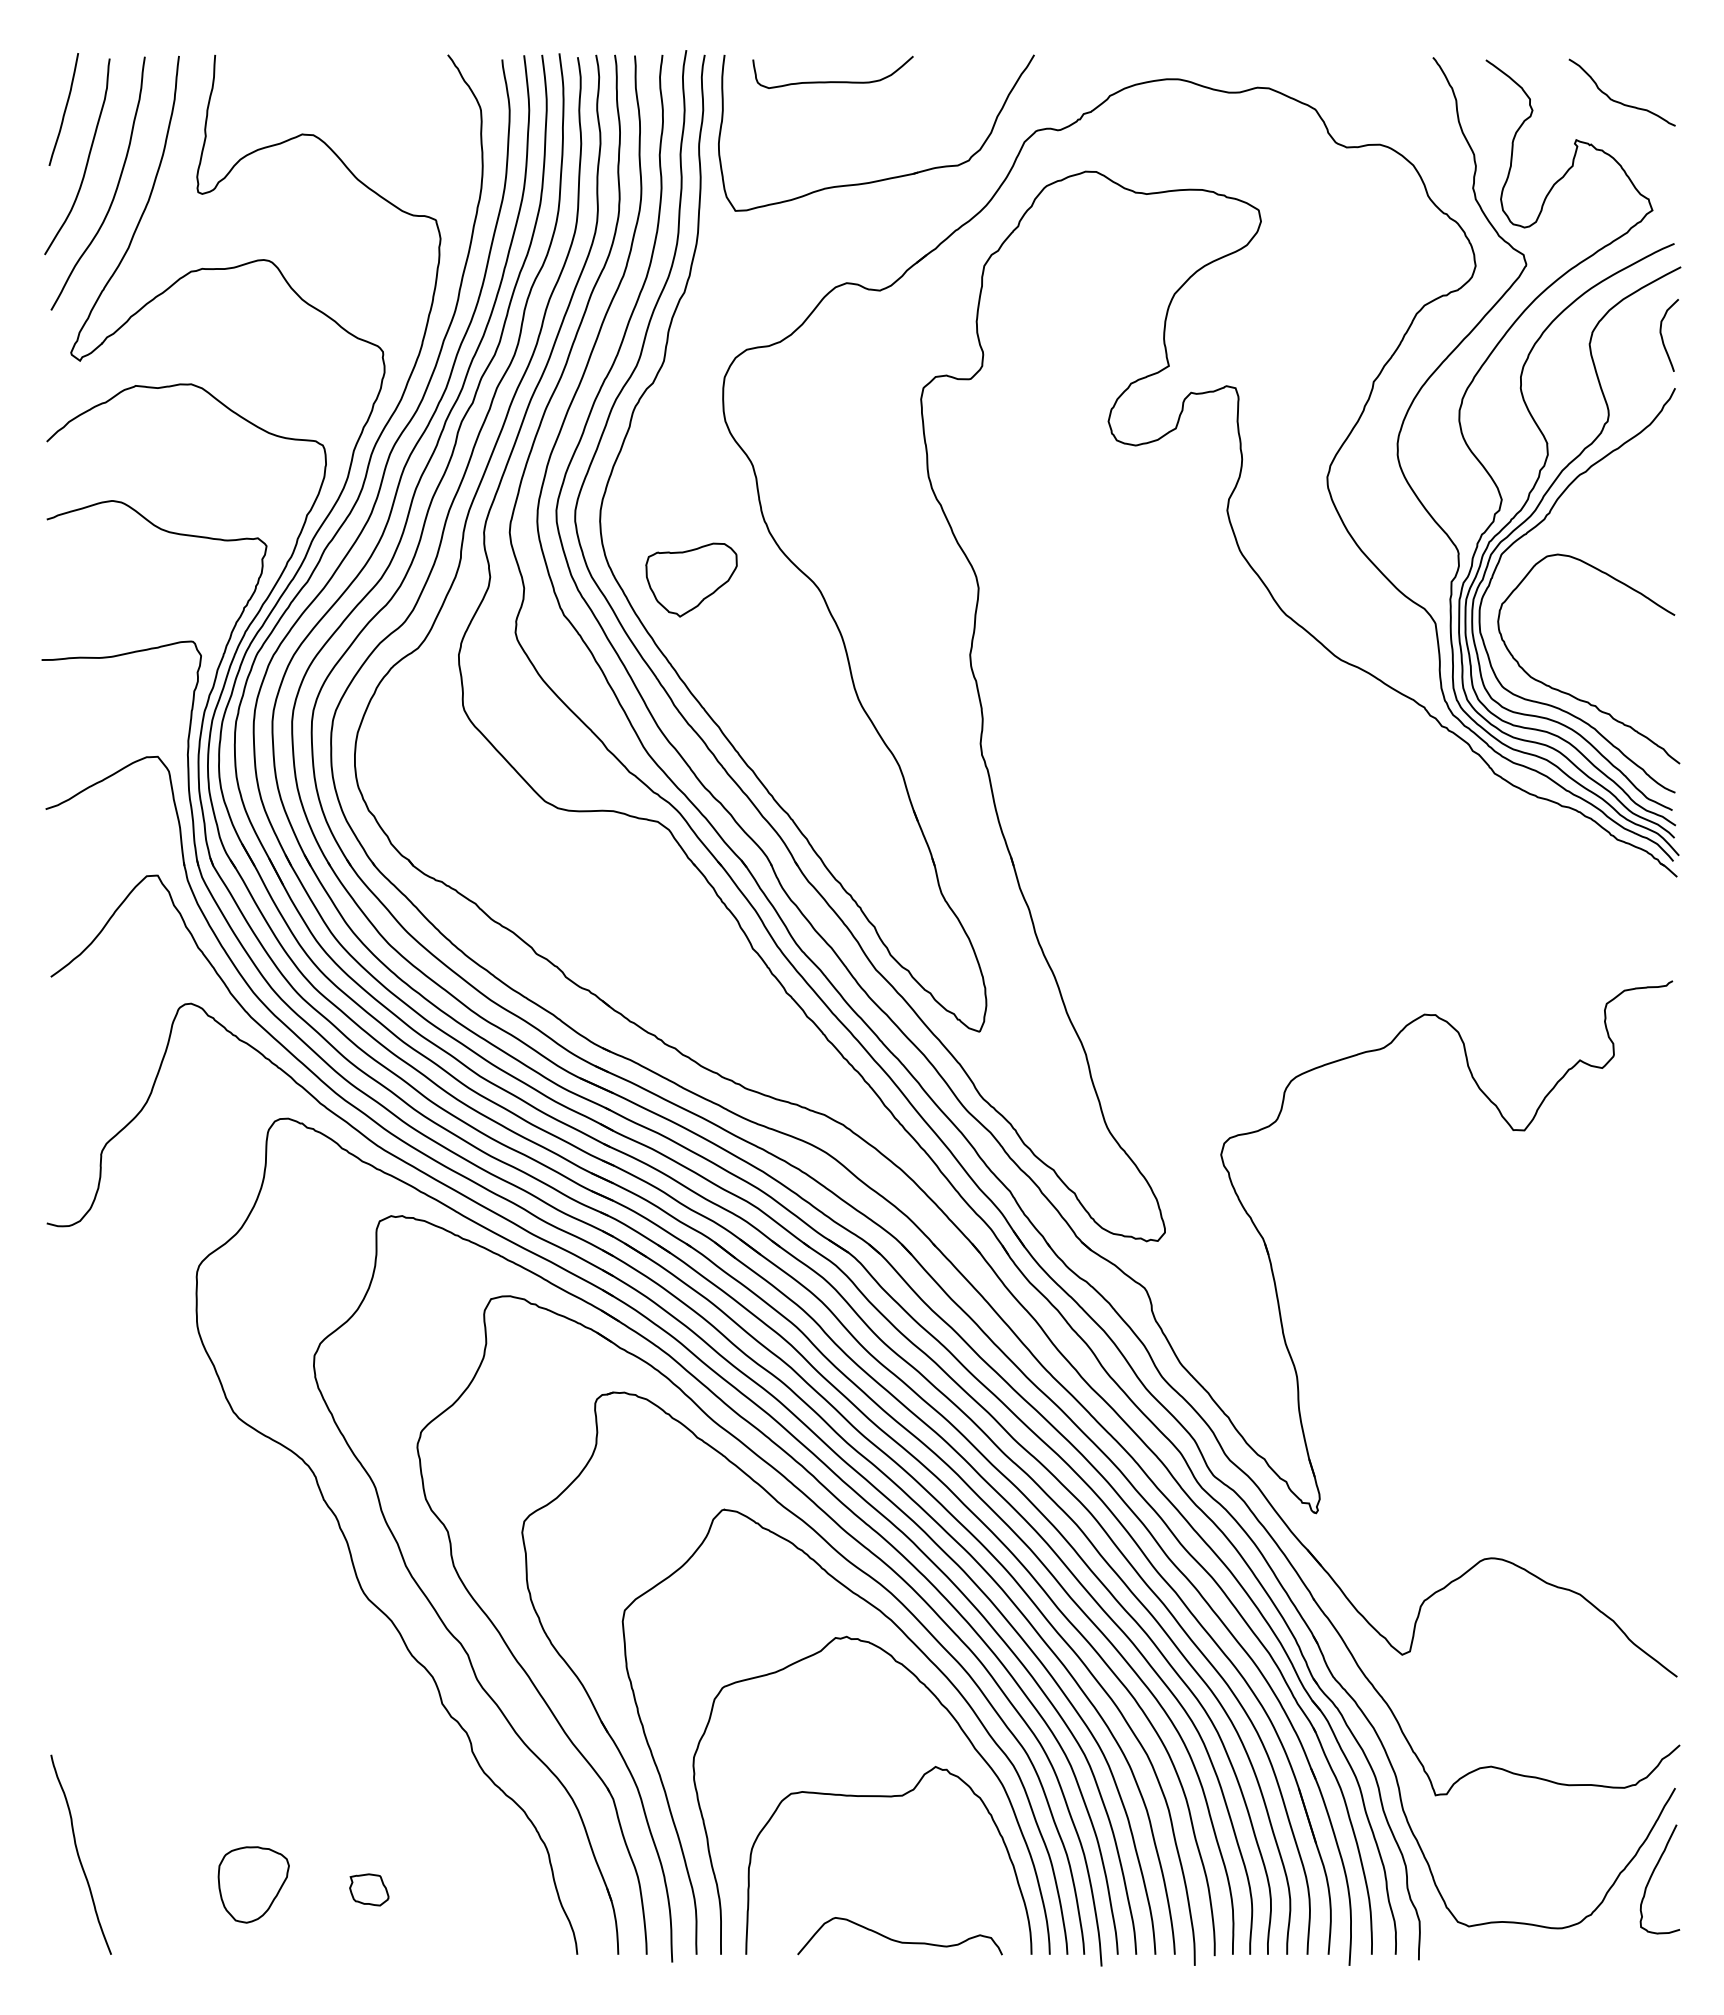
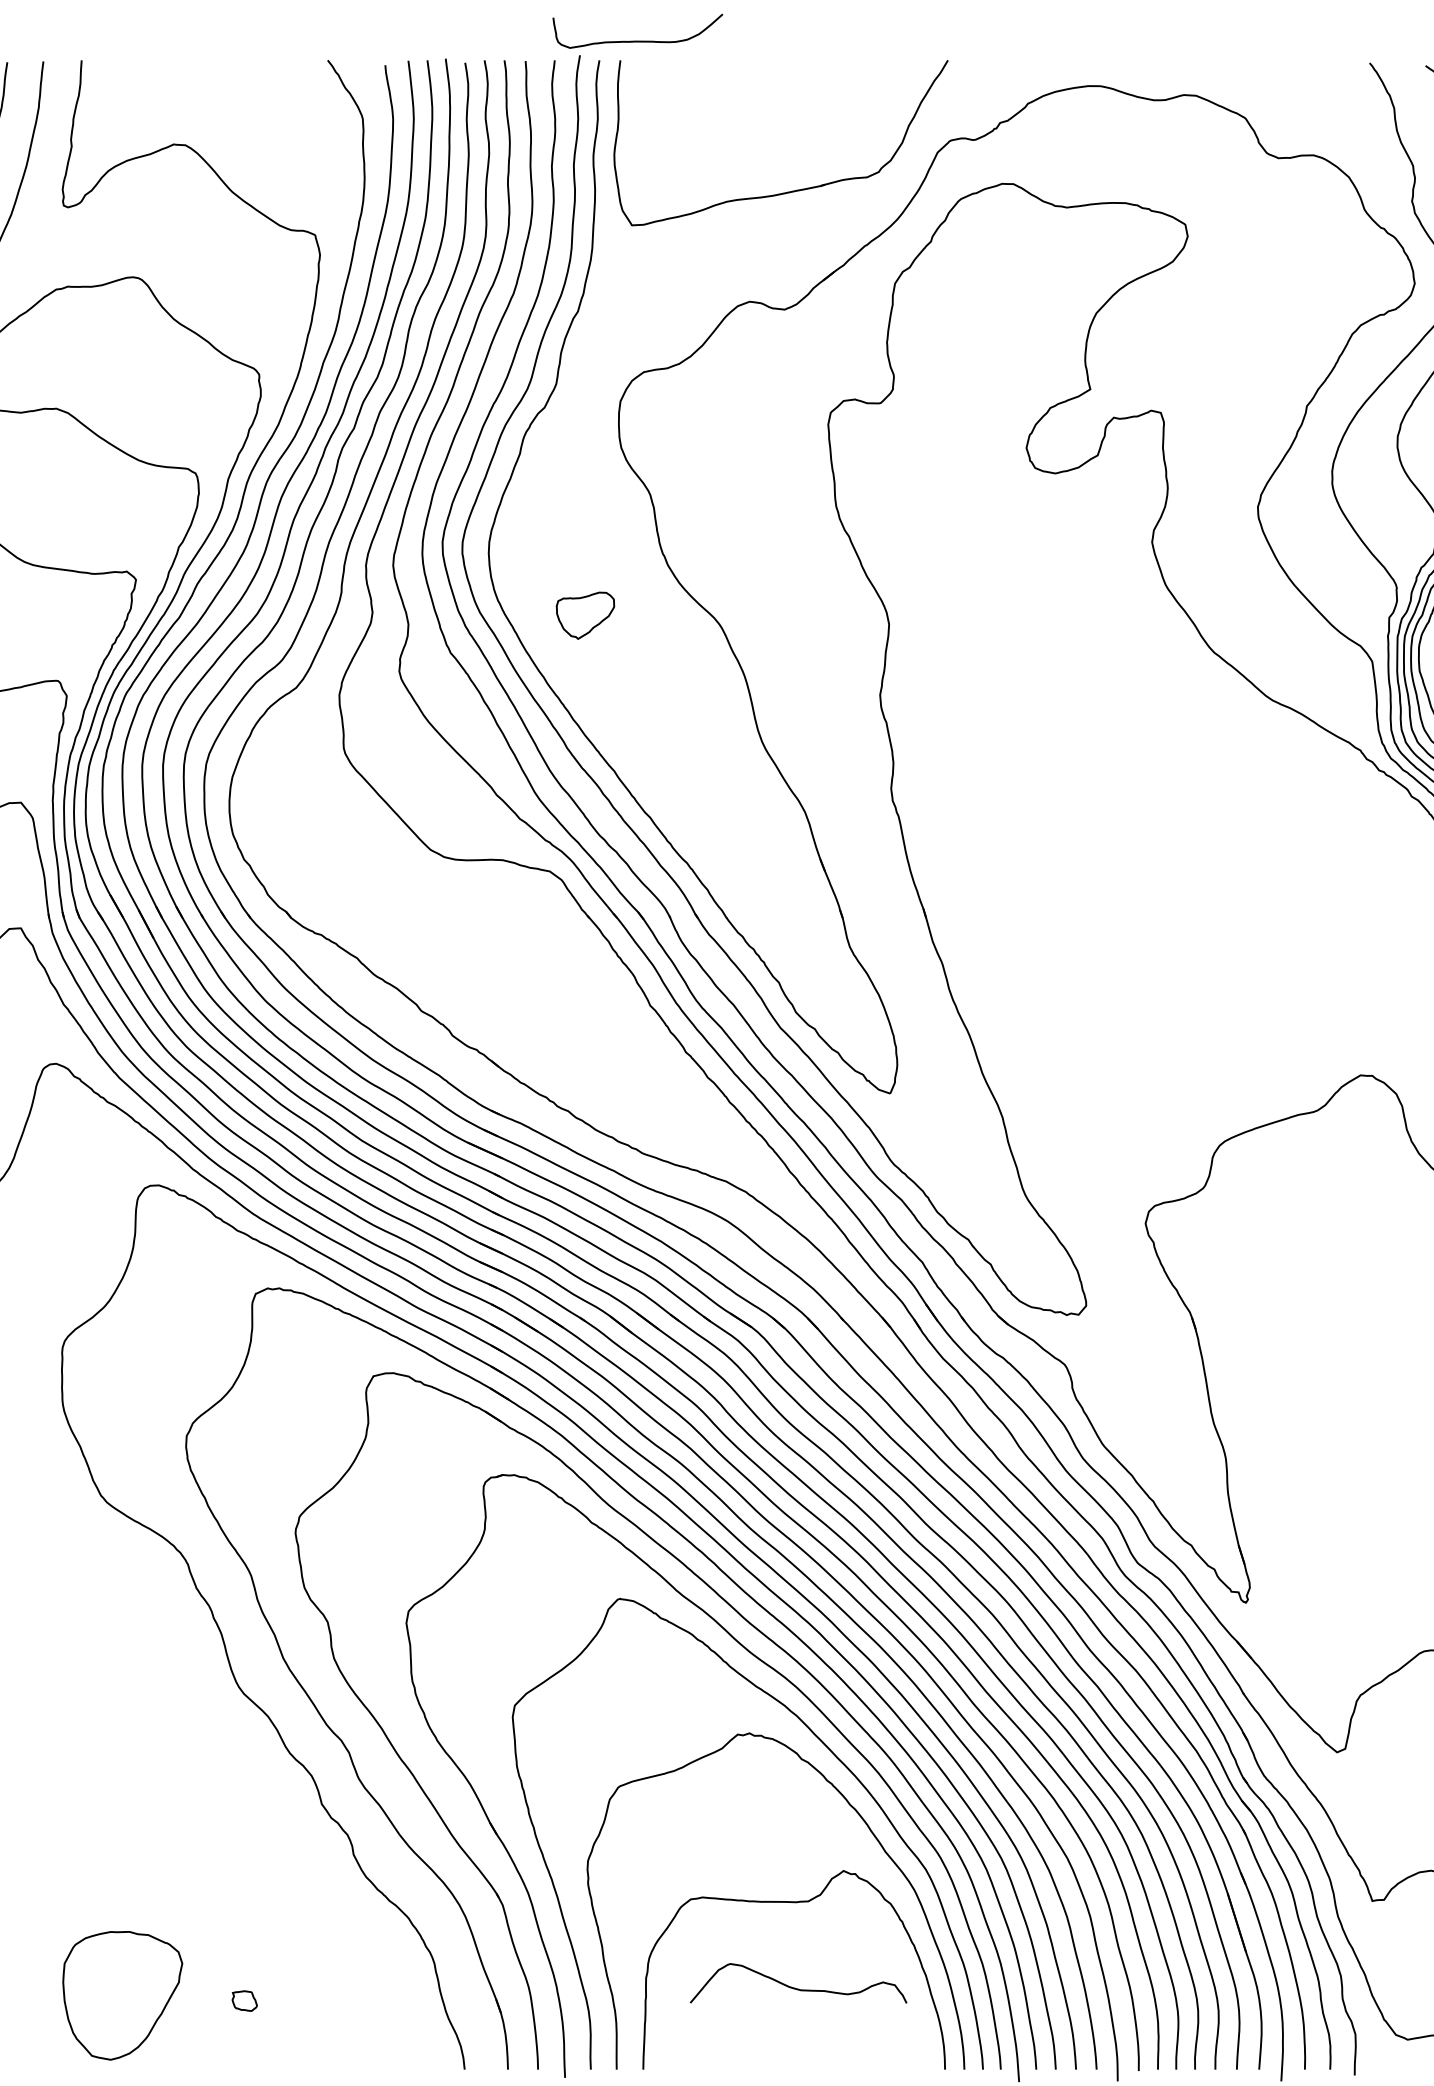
curve: (832, 81) -> (637, 40), moved
part: (691, 579) -> (585, 615), size x0.6
part: (253, 1884) -> (122, 1995), size x1.6
part: (369, 1889) -> (244, 2000), size x0.6
curve: (898, 1940) -> (796, 1987), moved

